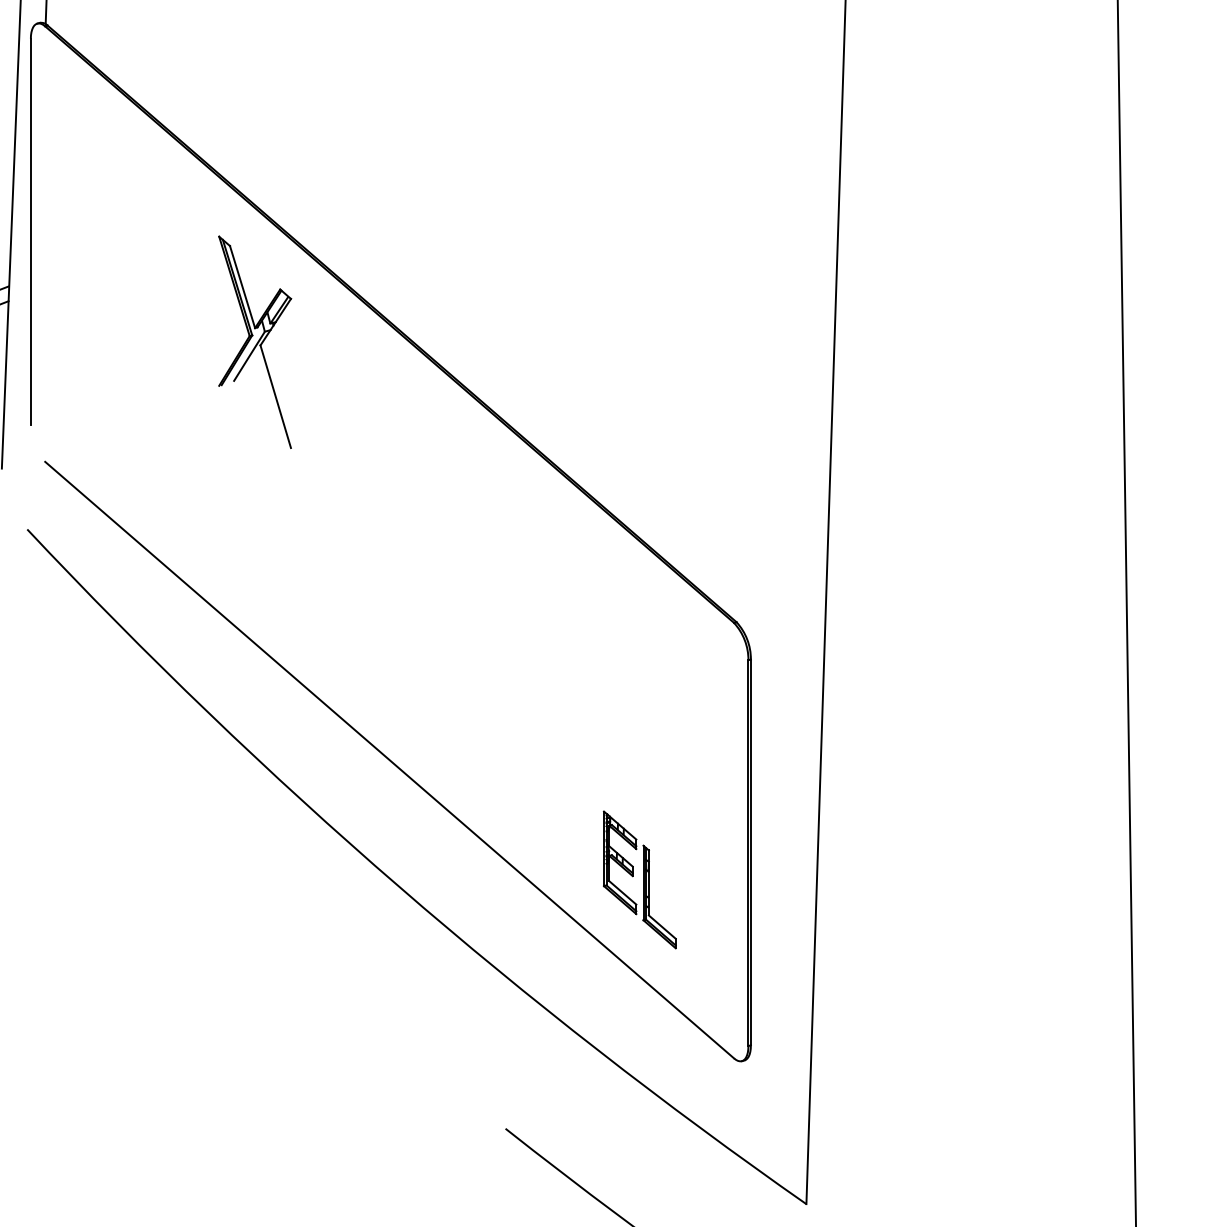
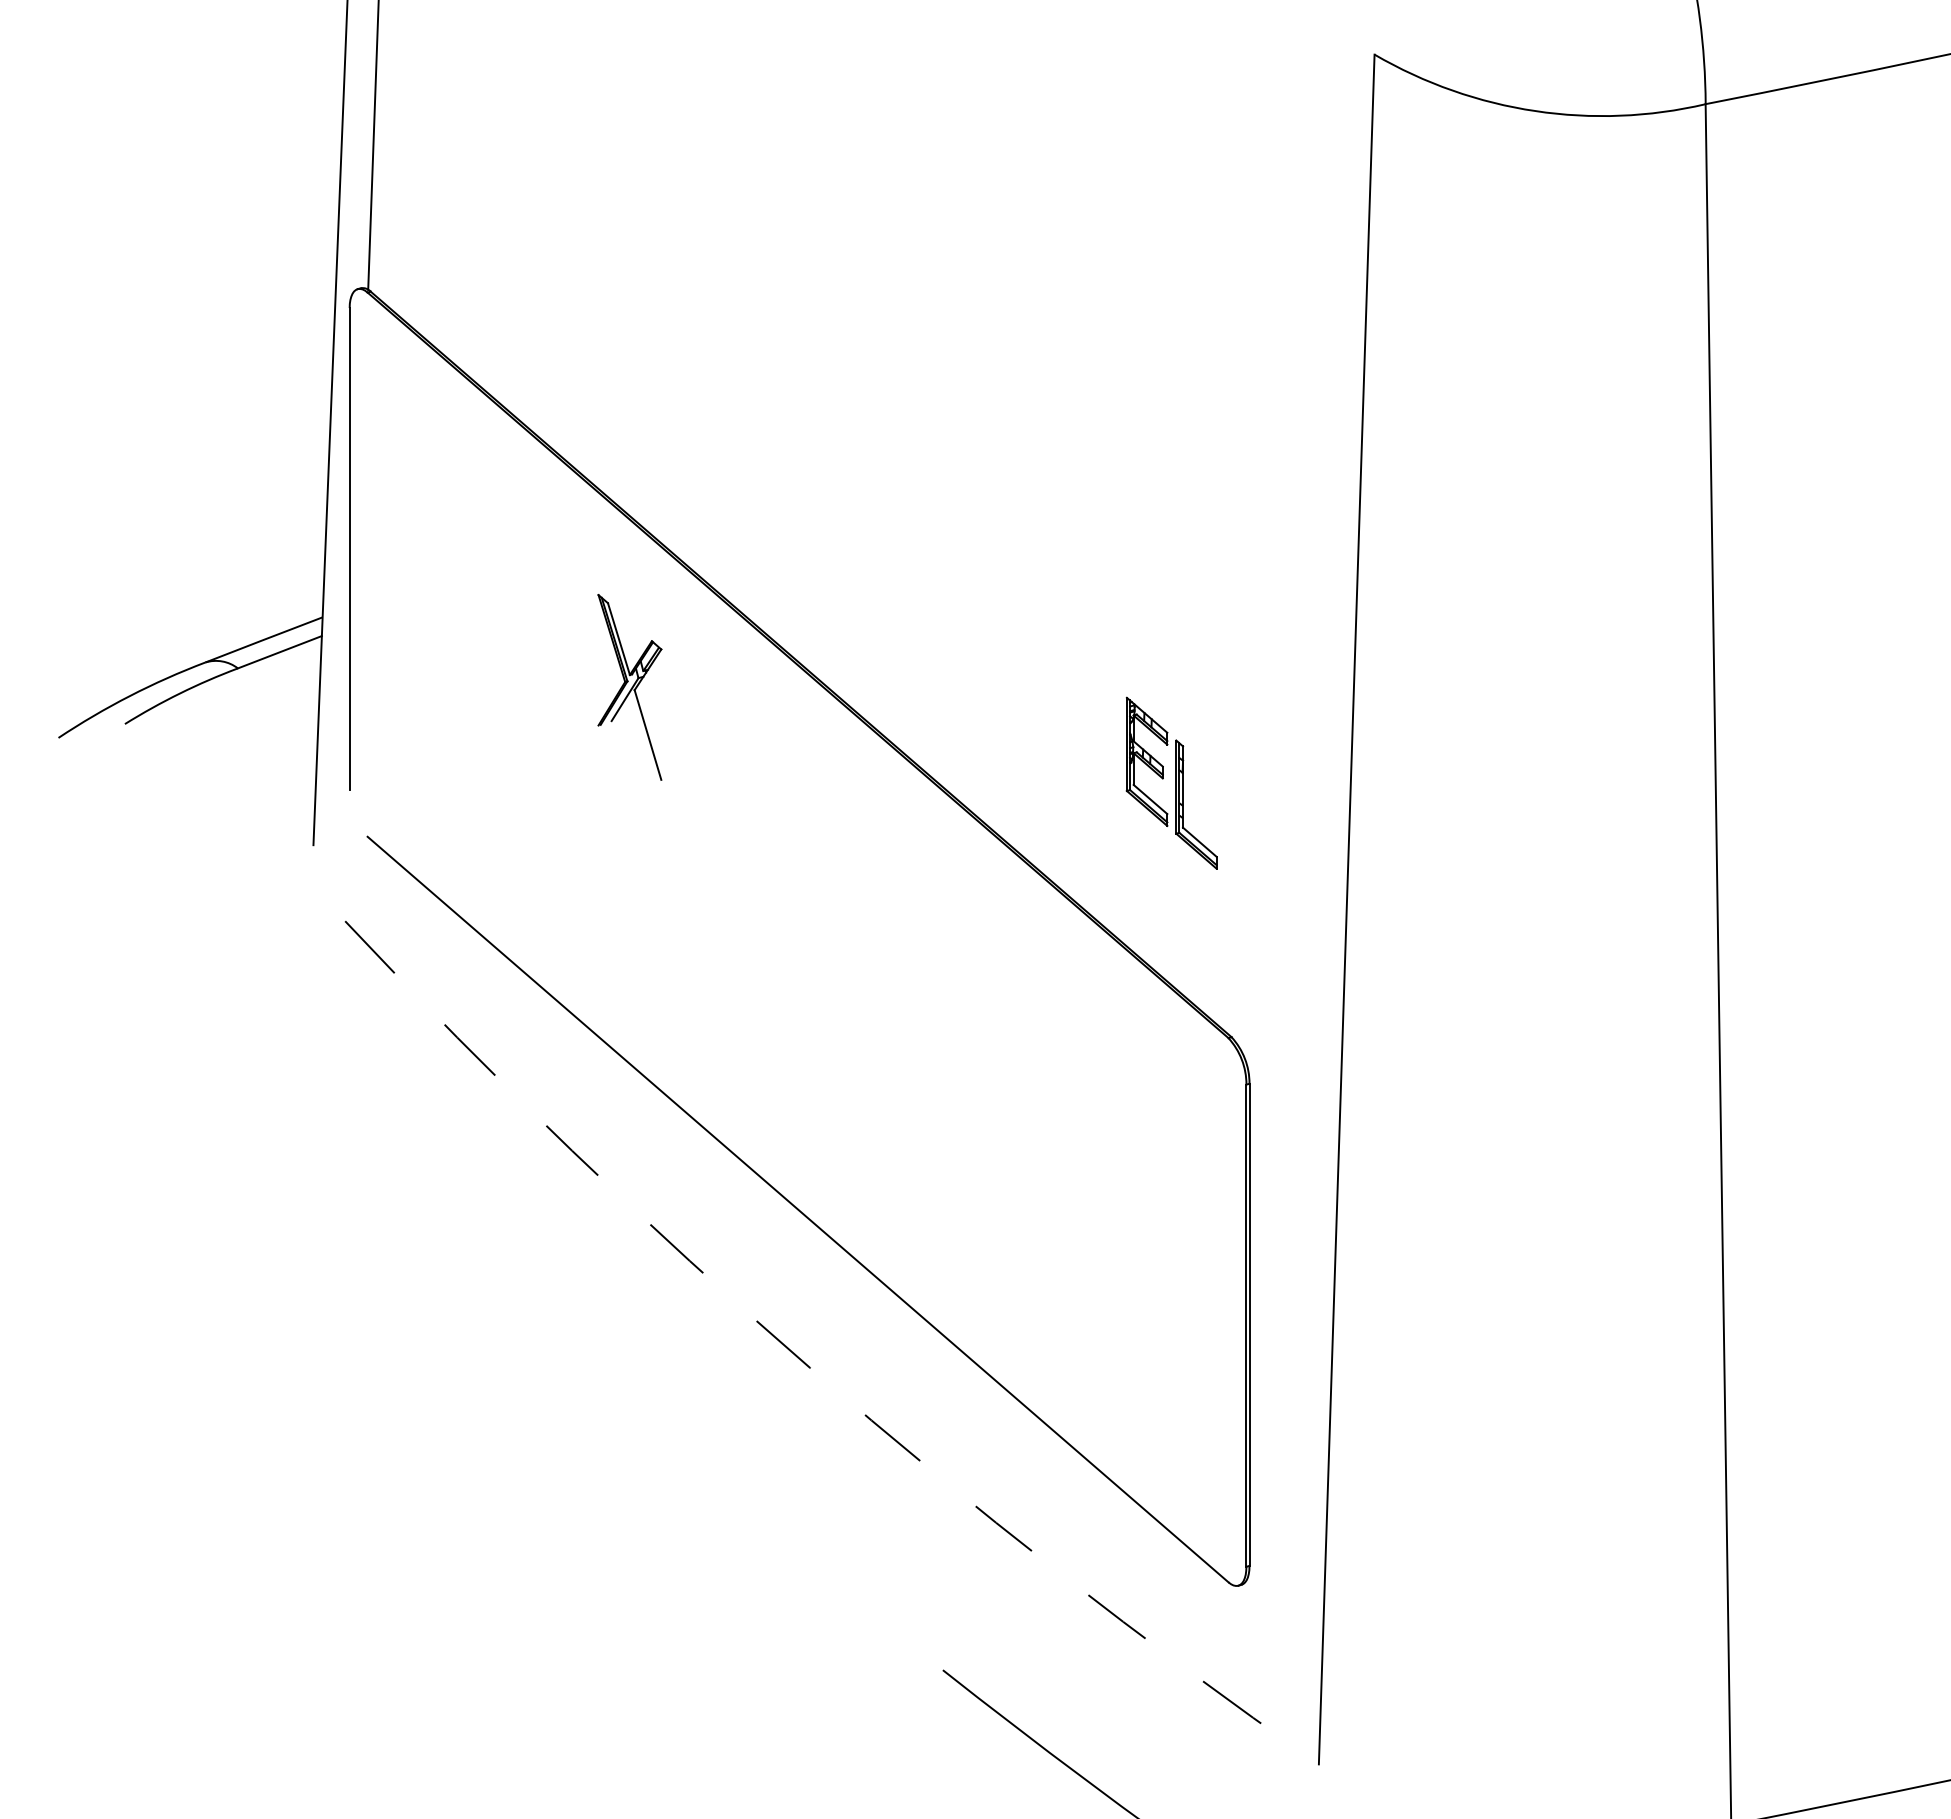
part: (254, 342) -> (629, 687), size x0.7
part: (639, 879) -> (1171, 782), moved
arc: (399, 887) -> (810, 1368), solid -> dashed

